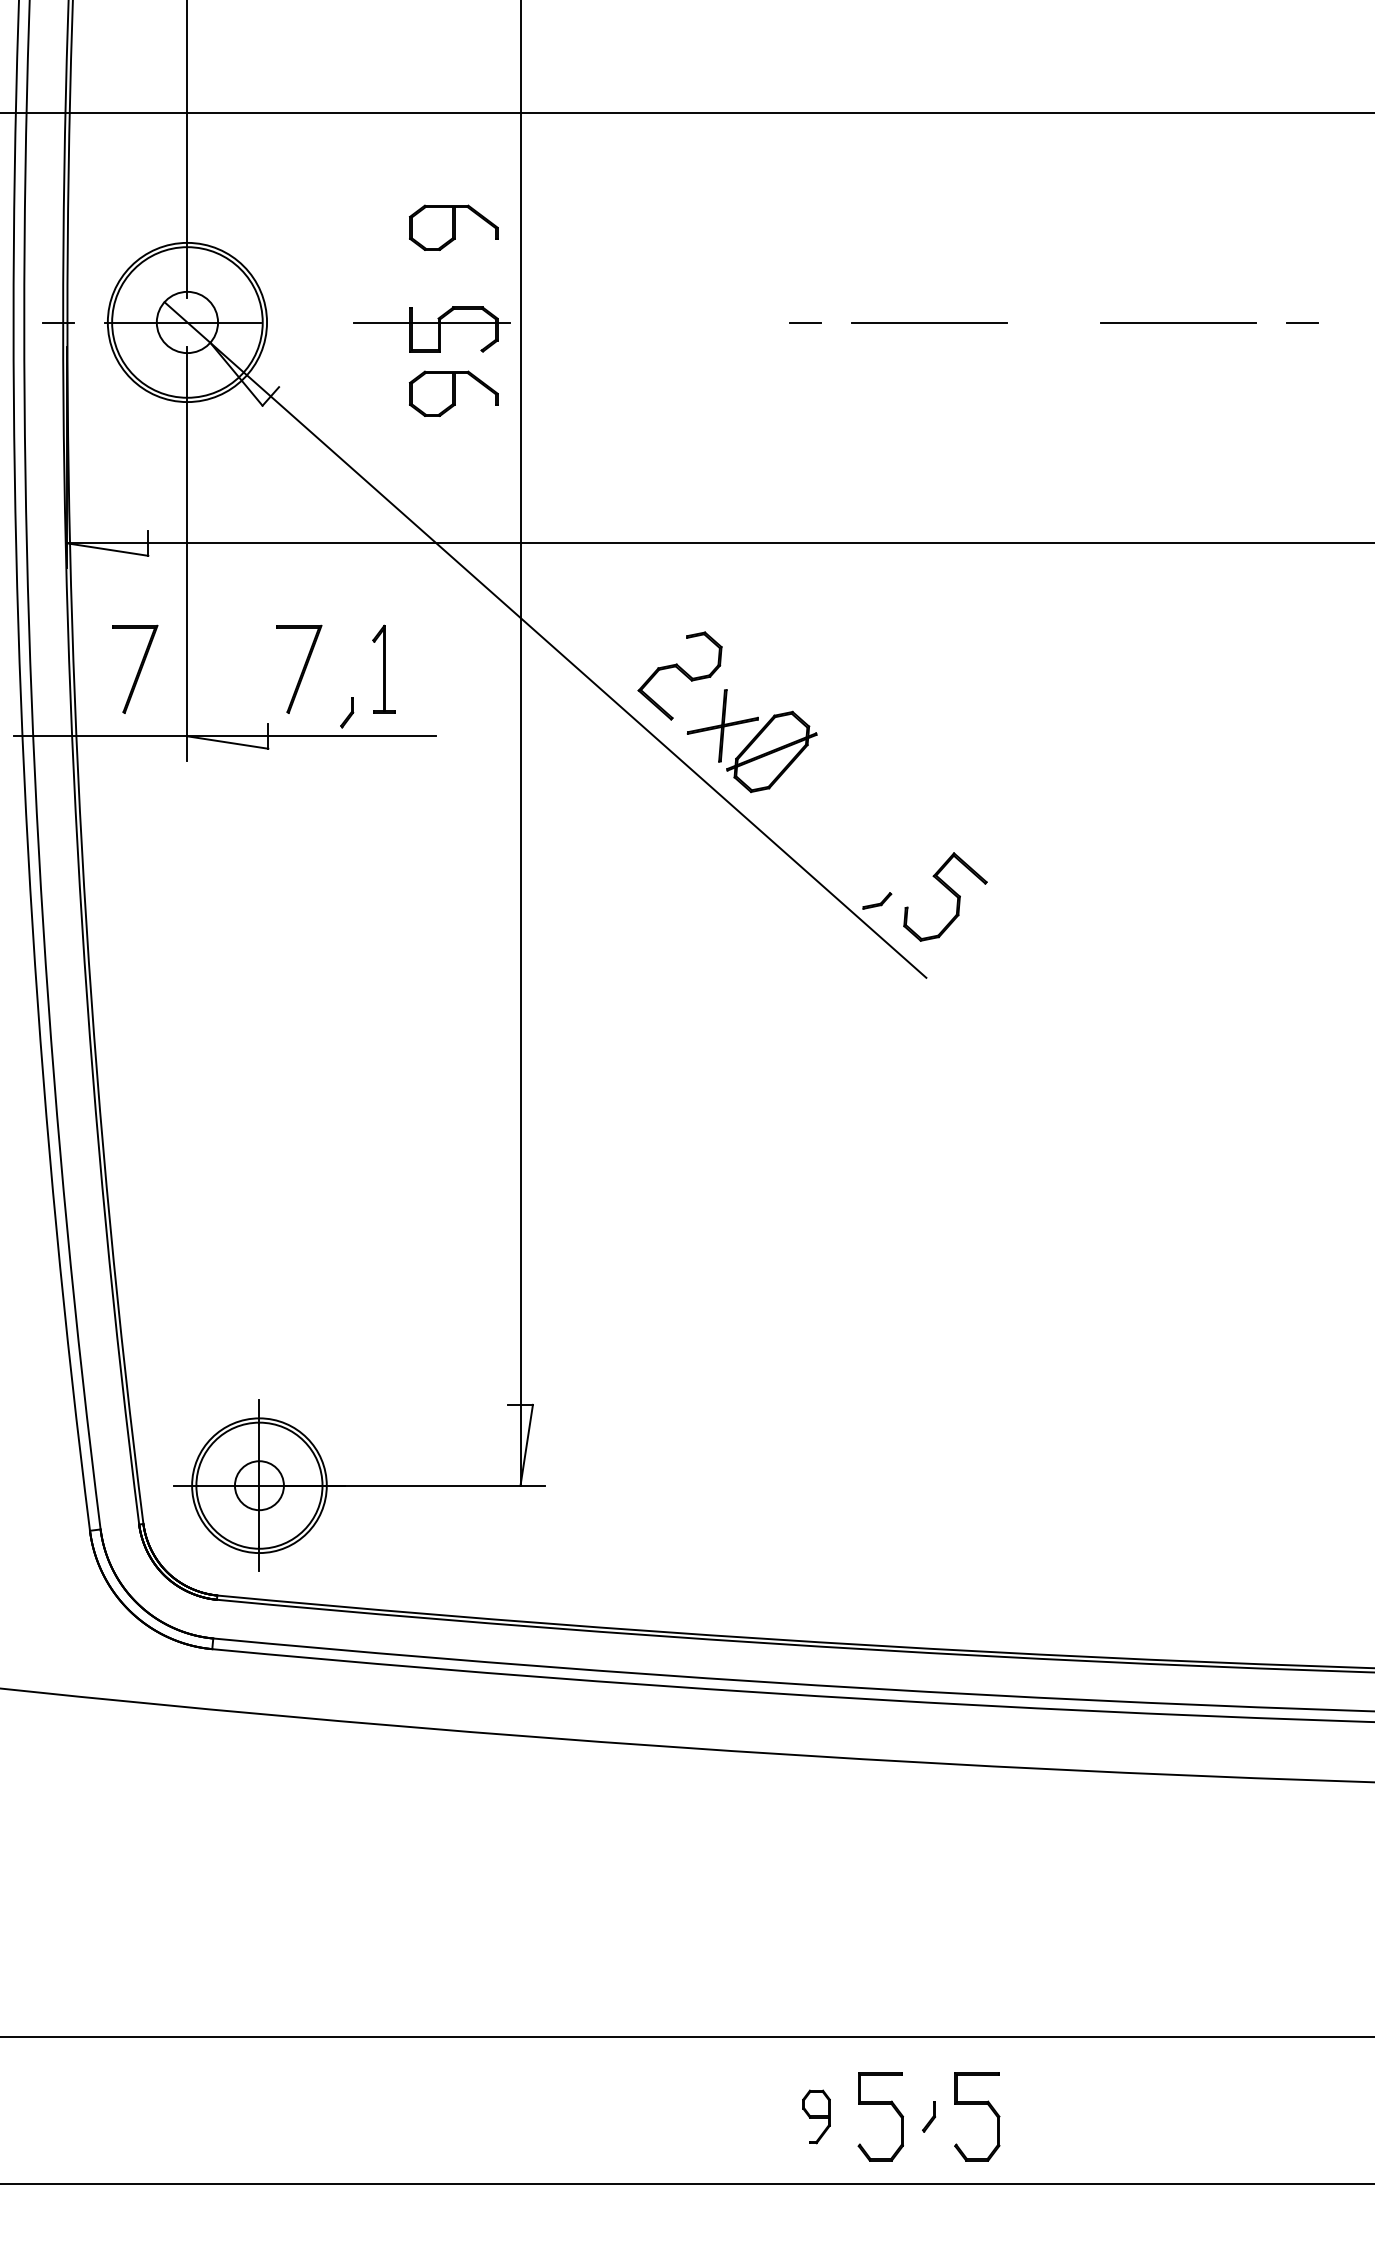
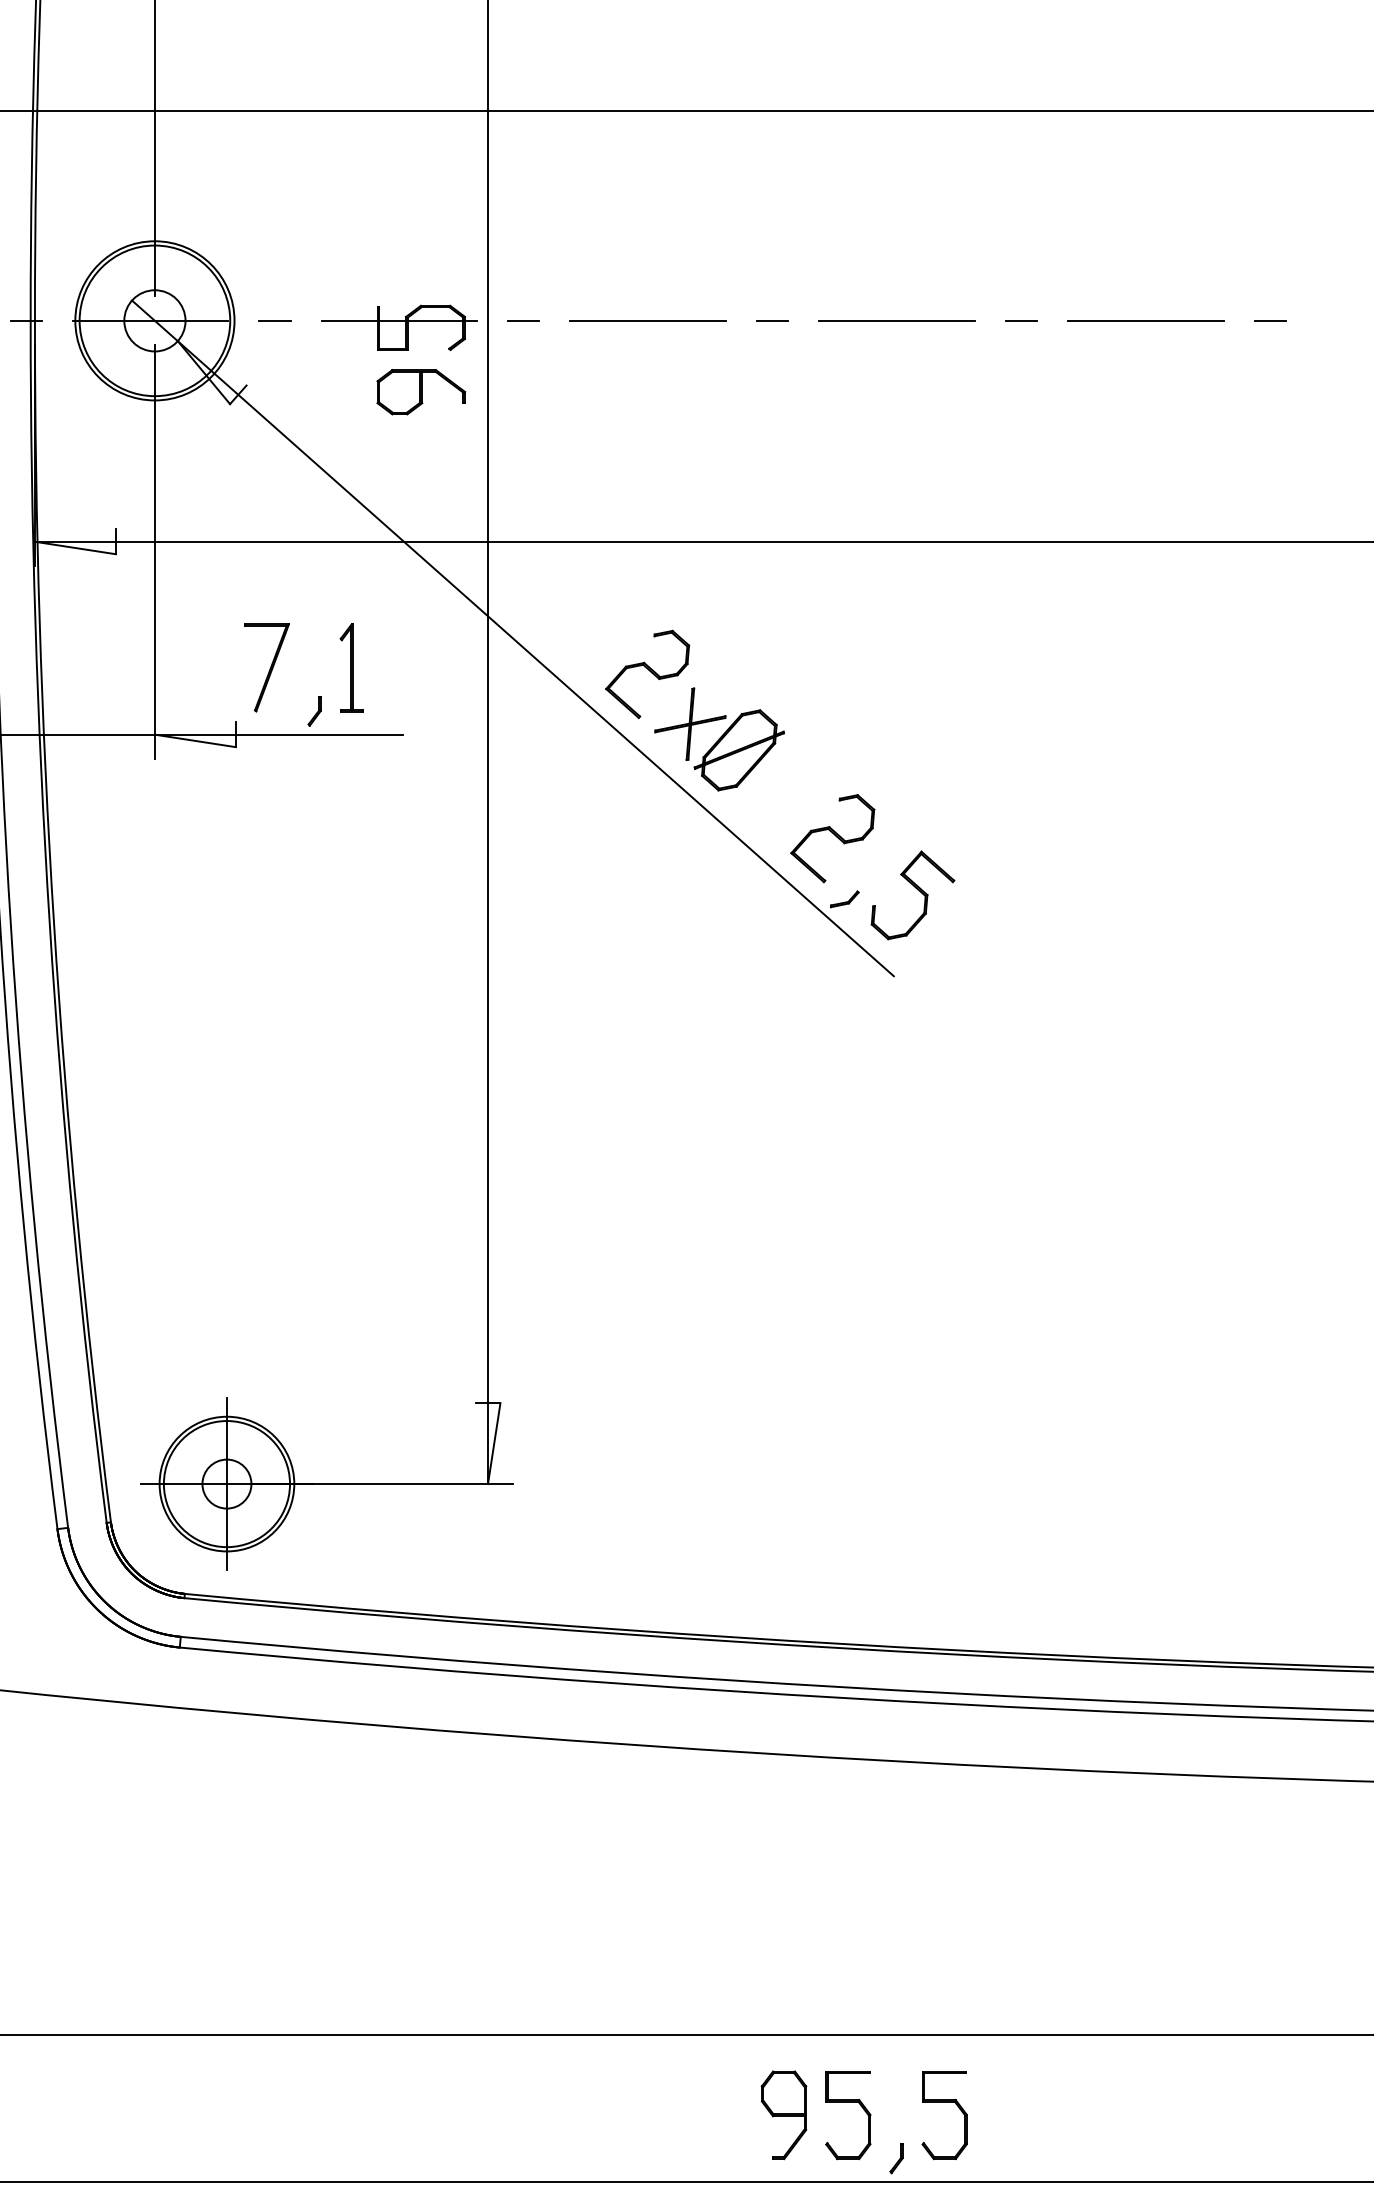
part: (453, 227) -> (421, 225), removed
line: (307, 322) -> (275, 320), added
line: (556, 322) -> (524, 320), added
line: (680, 322) -> (648, 320), added
line: (1053, 322) -> (1021, 320), added
part: (135, 668) -> (103, 666), removed
part: (864, 839) -> (832, 837), added
part: (816, 2116) -> (784, 2114), size x1.67
part: (928, 2116) -> (896, 2157), moved

